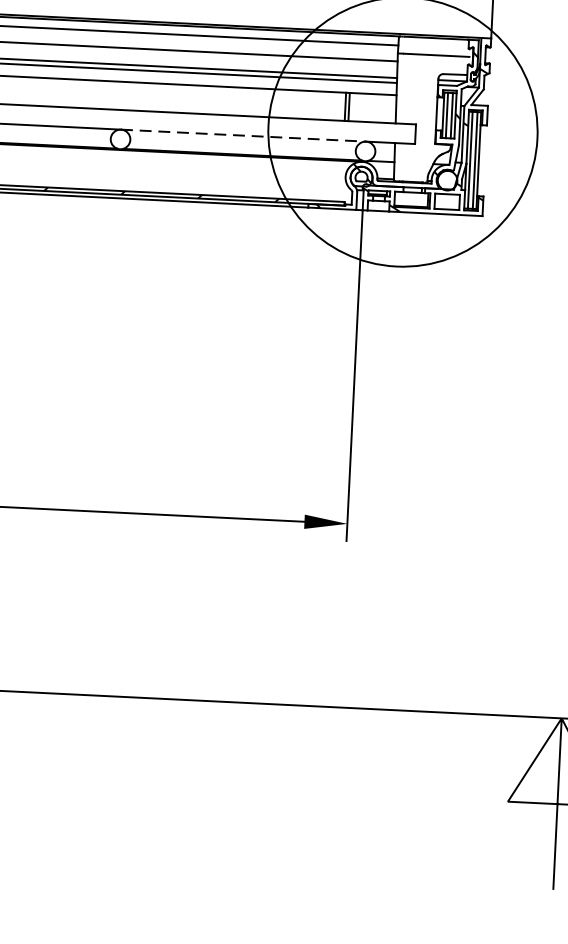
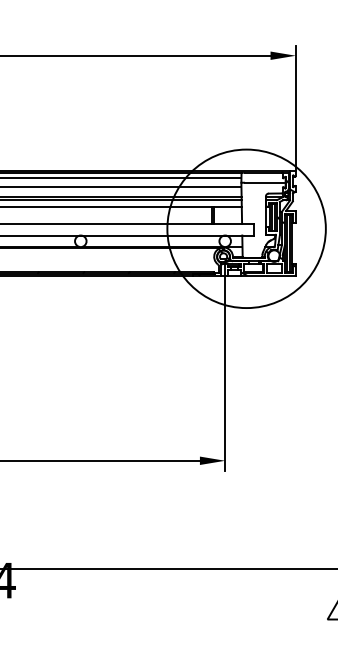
line: (244, 135) -> (153, 235), dashed -> solid

